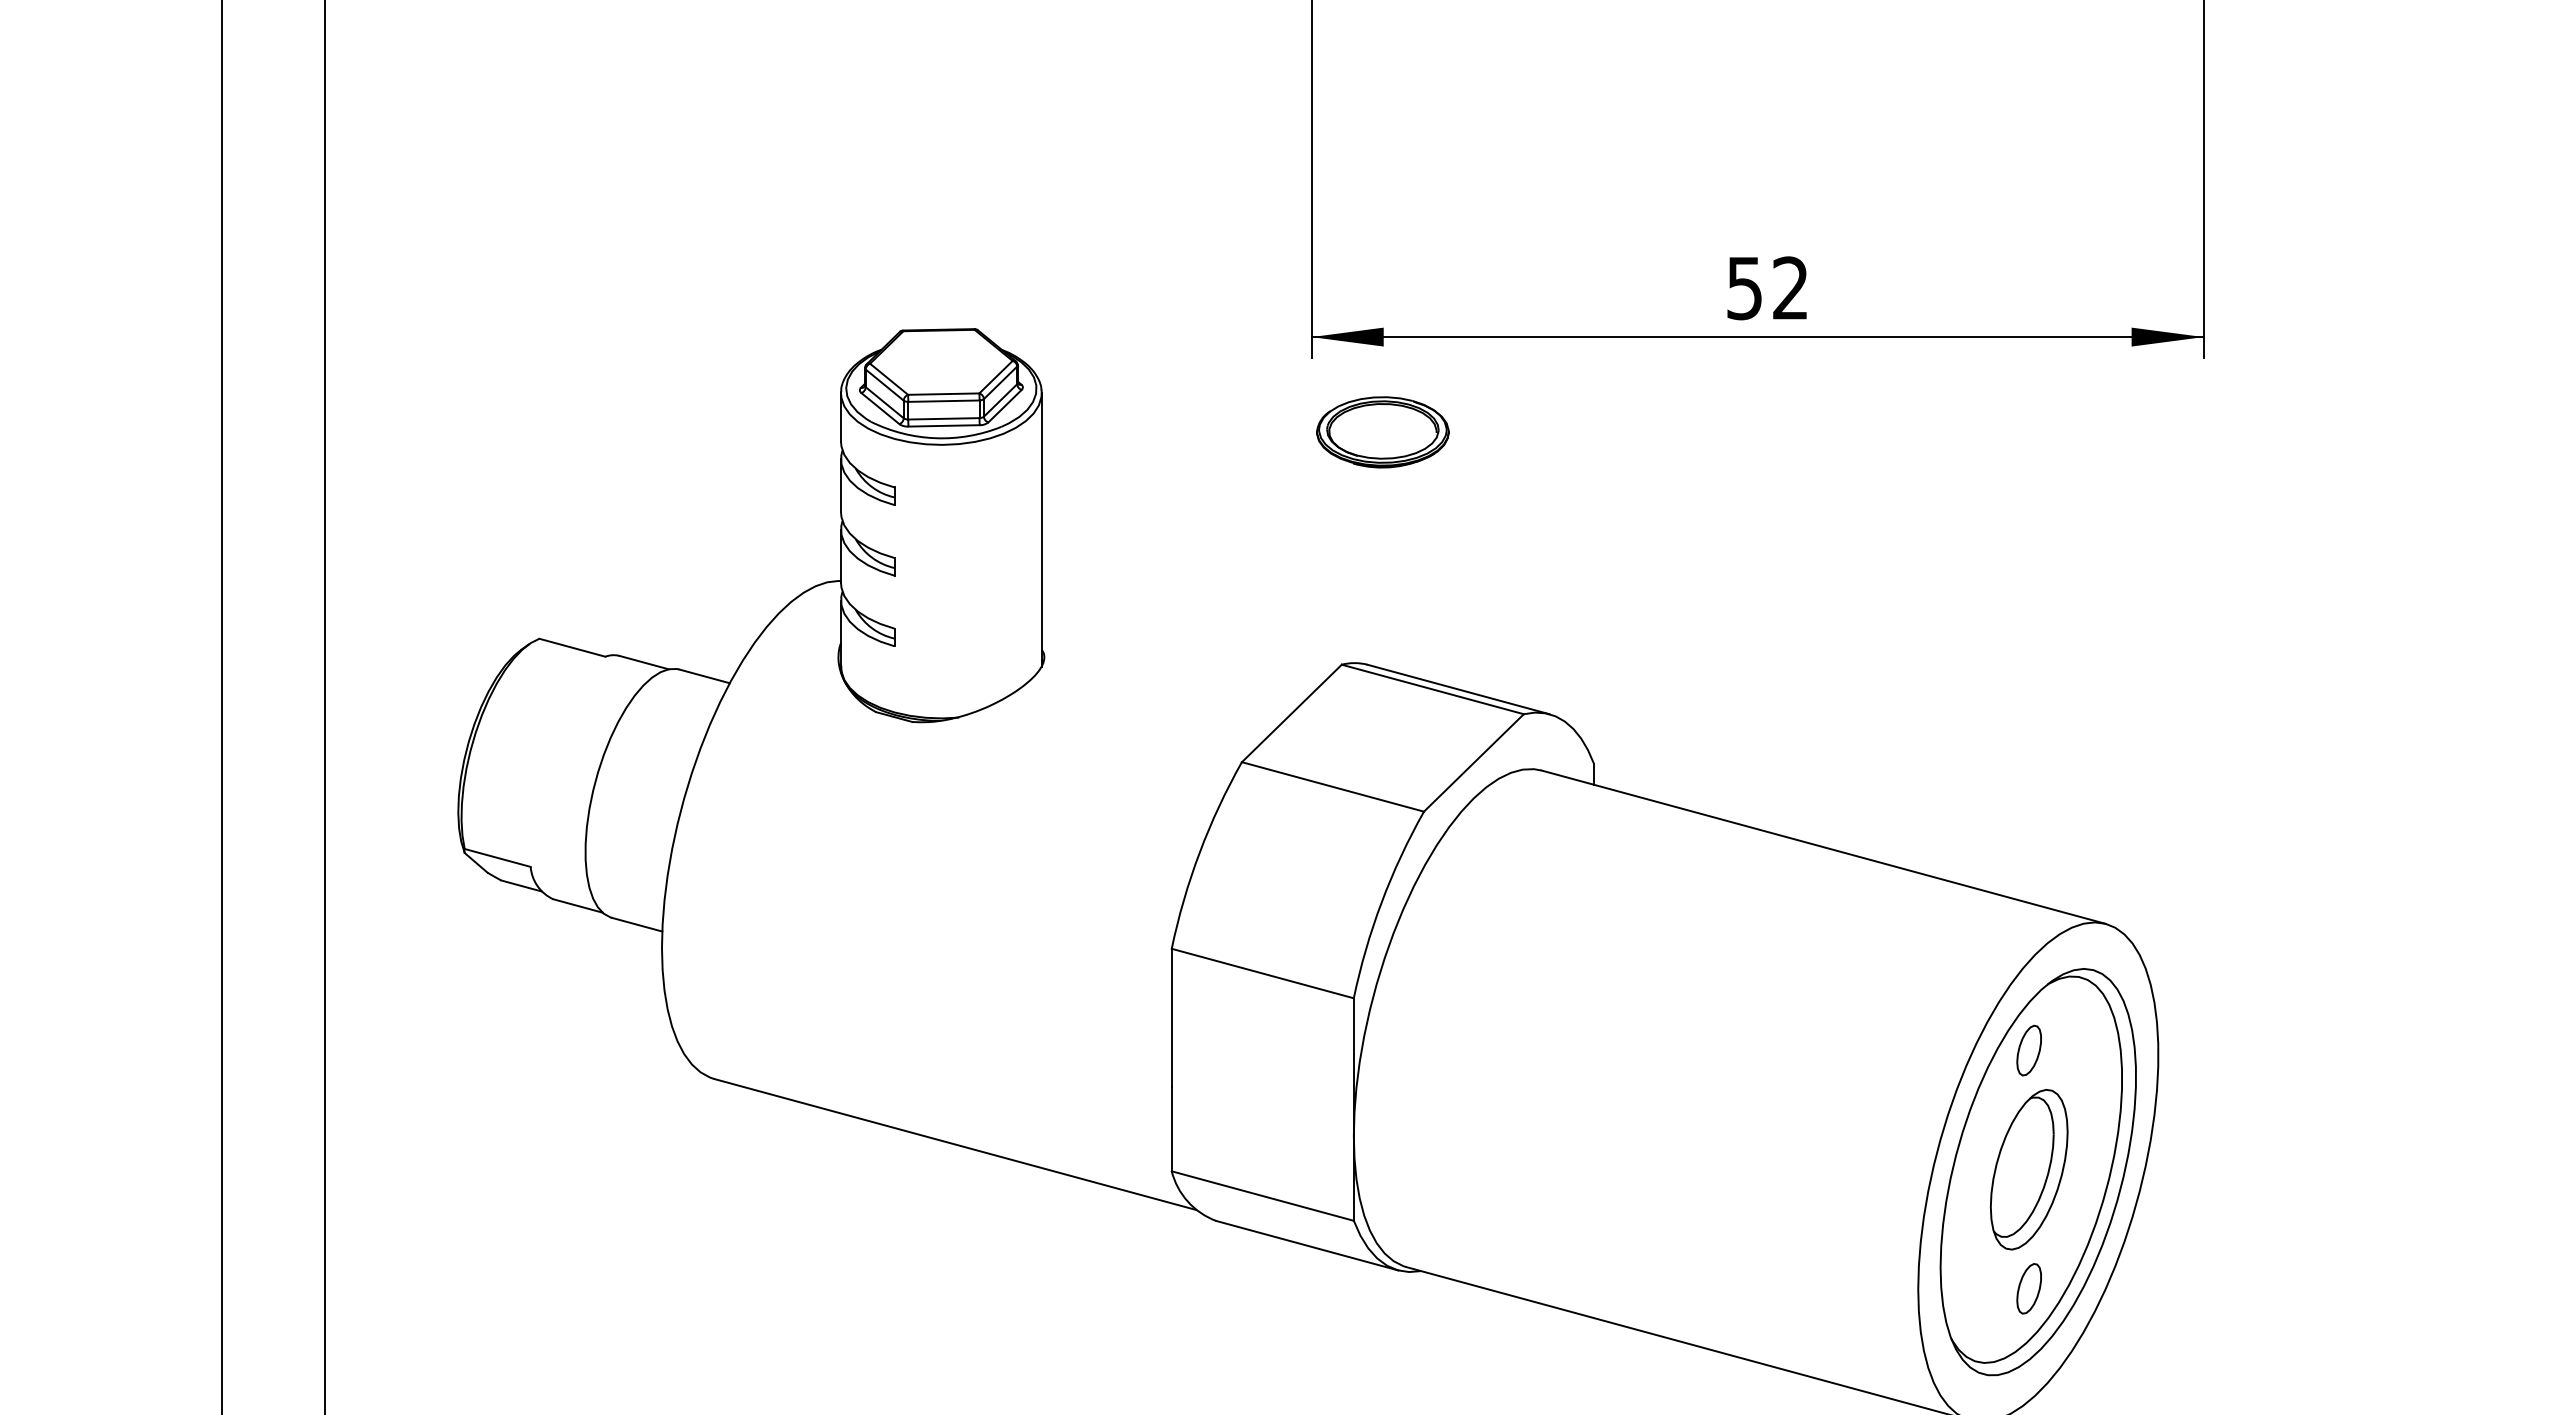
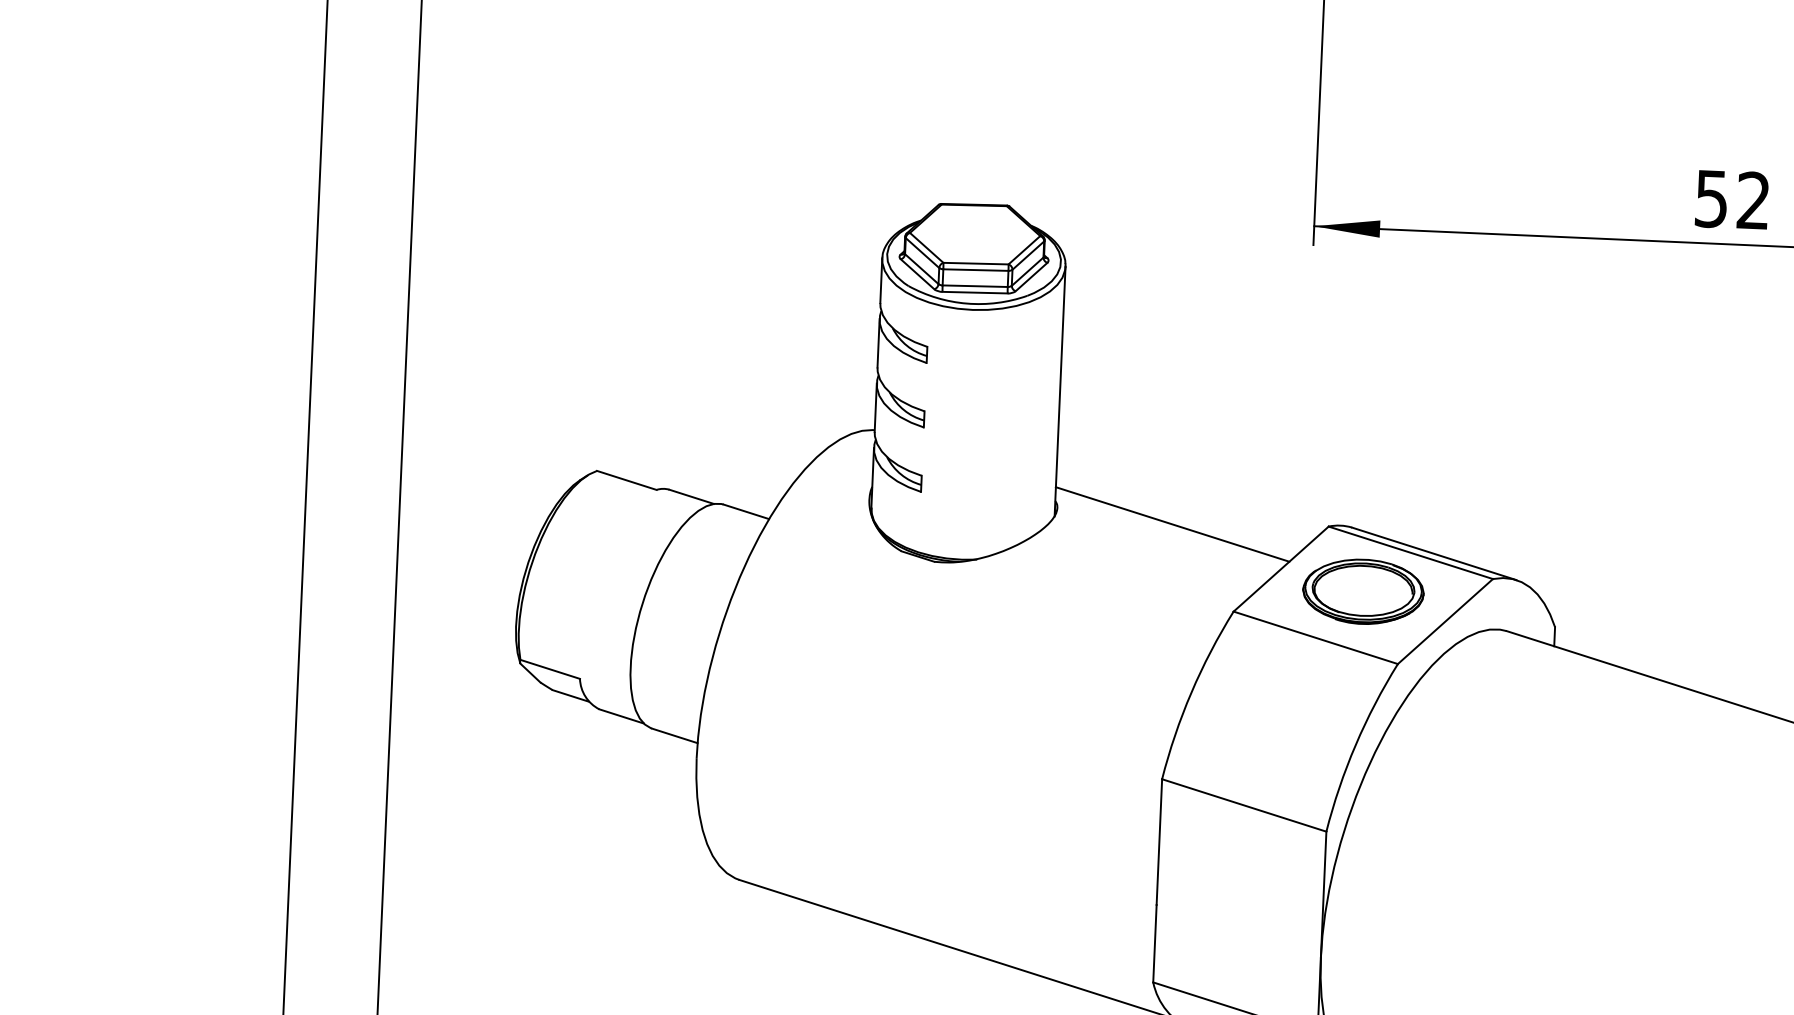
part: (1382, 432) -> (1363, 591), moved
line: (1170, 669) -> (1172, 524), added

